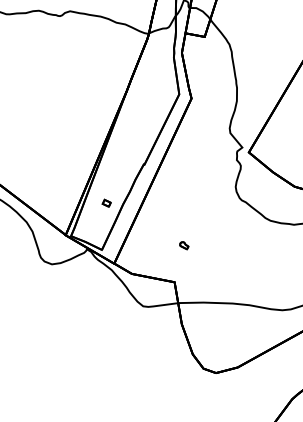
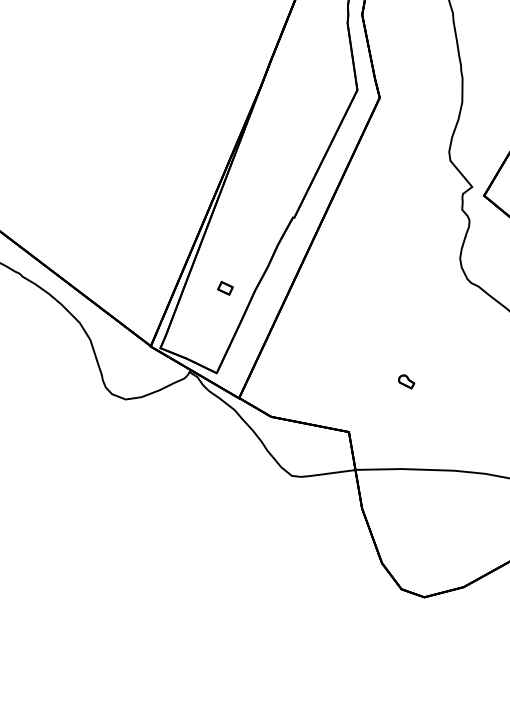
part: (184, 245) -> (406, 381), moved

